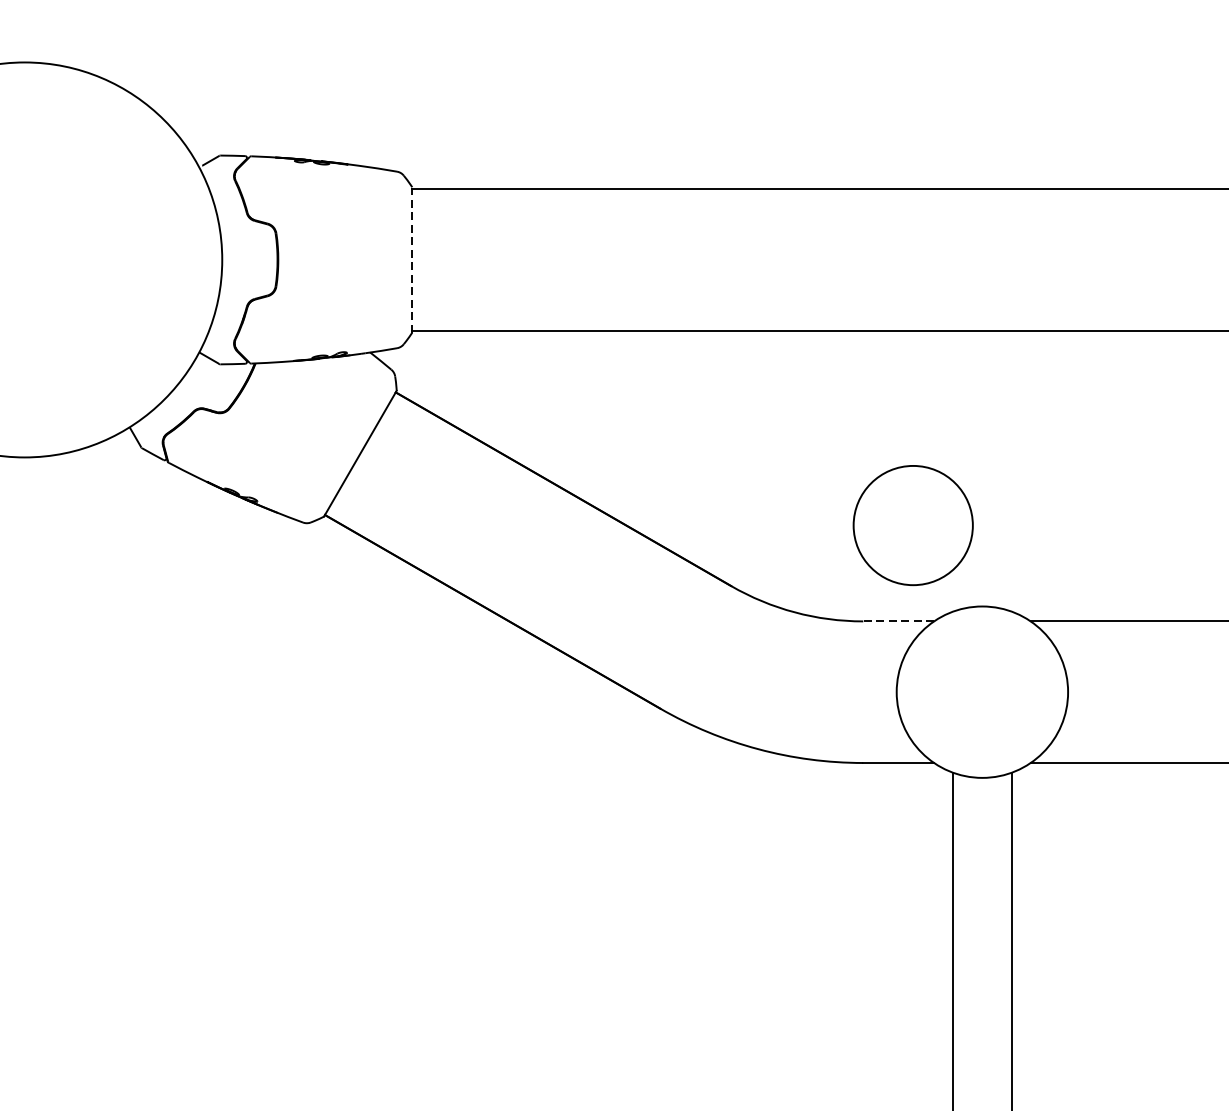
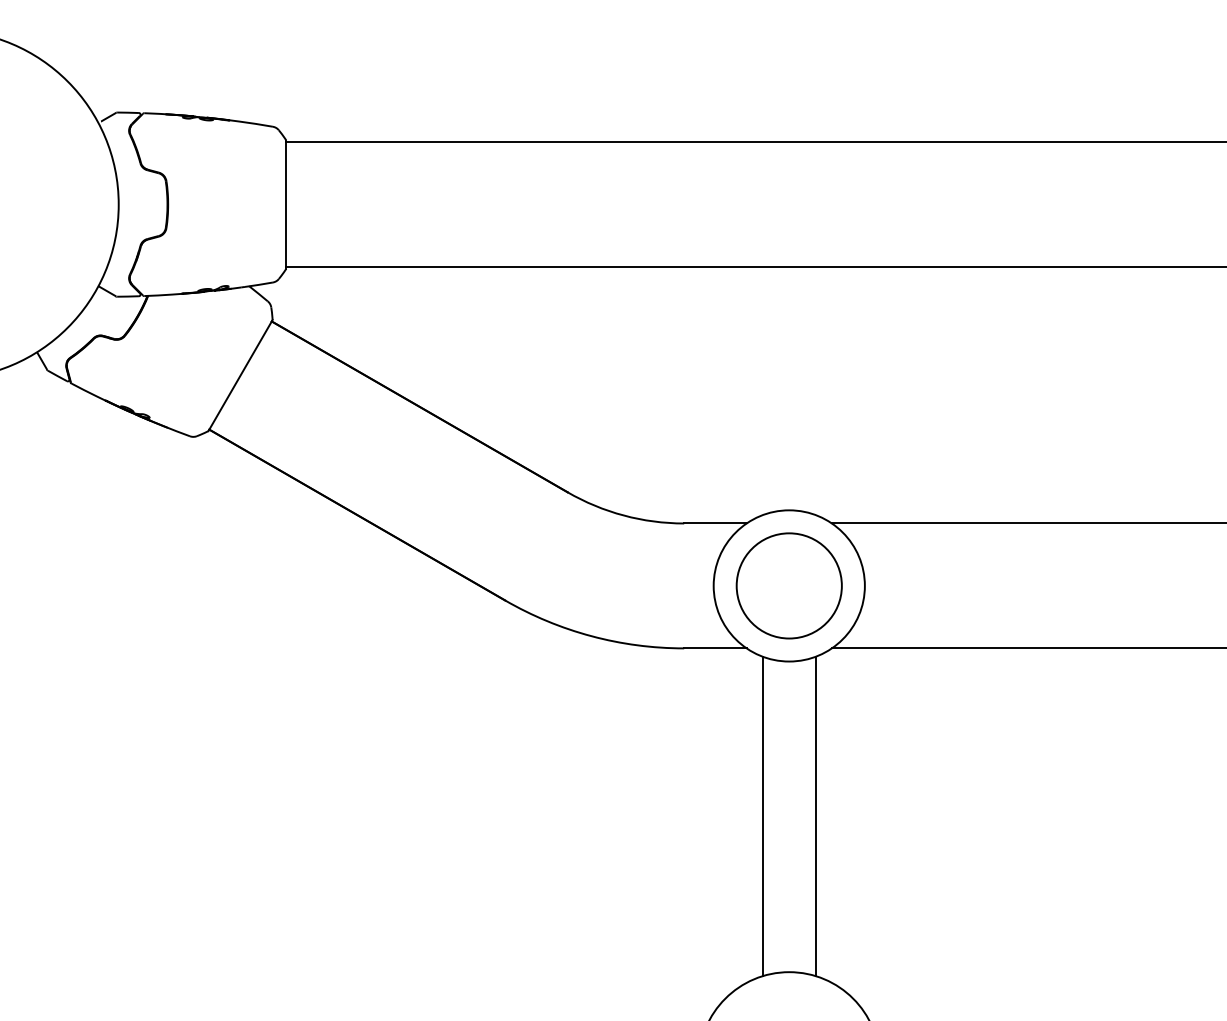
line: (412, 259) -> (286, 204), dashed -> solid
circle: (912, 525) -> (788, 585), moved
line: (897, 621) -> (714, 523), dashed -> solid

